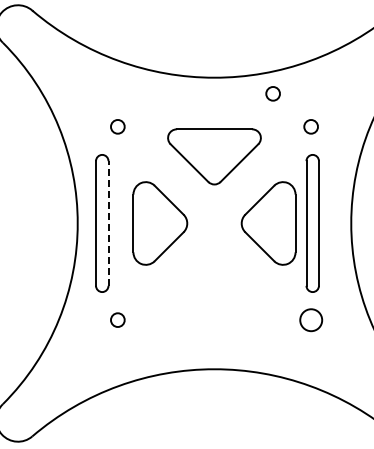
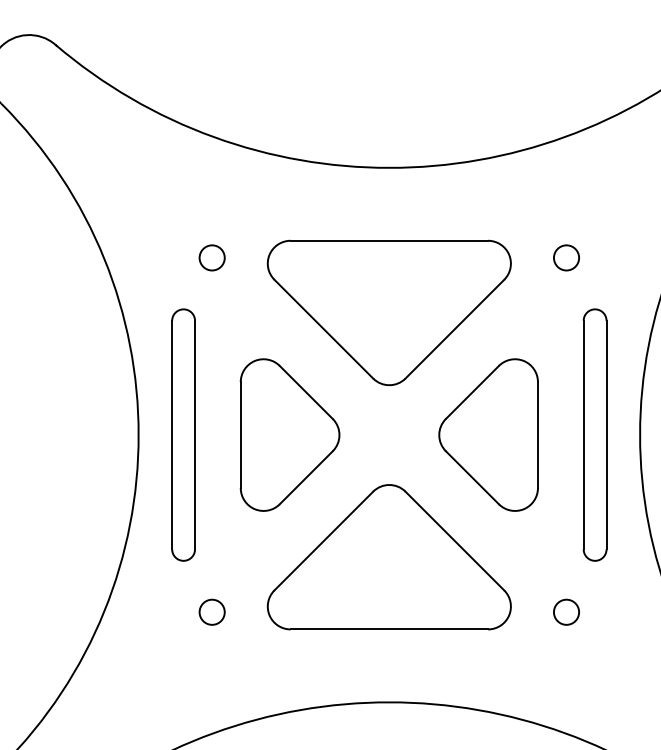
circle: (272, 93) -> (495, 196), removed
part: (214, 156) -> (389, 312), size x1.43
line: (108, 223) -> (195, 435), dashed -> solid
part: (312, 223) -> (594, 435), moved
part: (214, 289) -> (389, 556), added
circle: (310, 319) -> (565, 611), size x0.62

